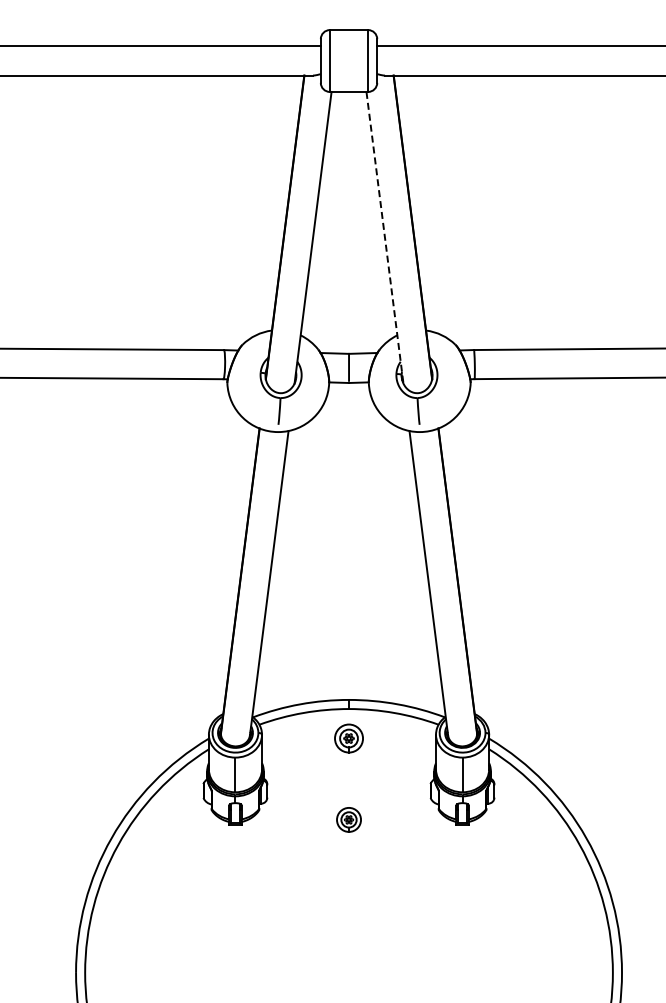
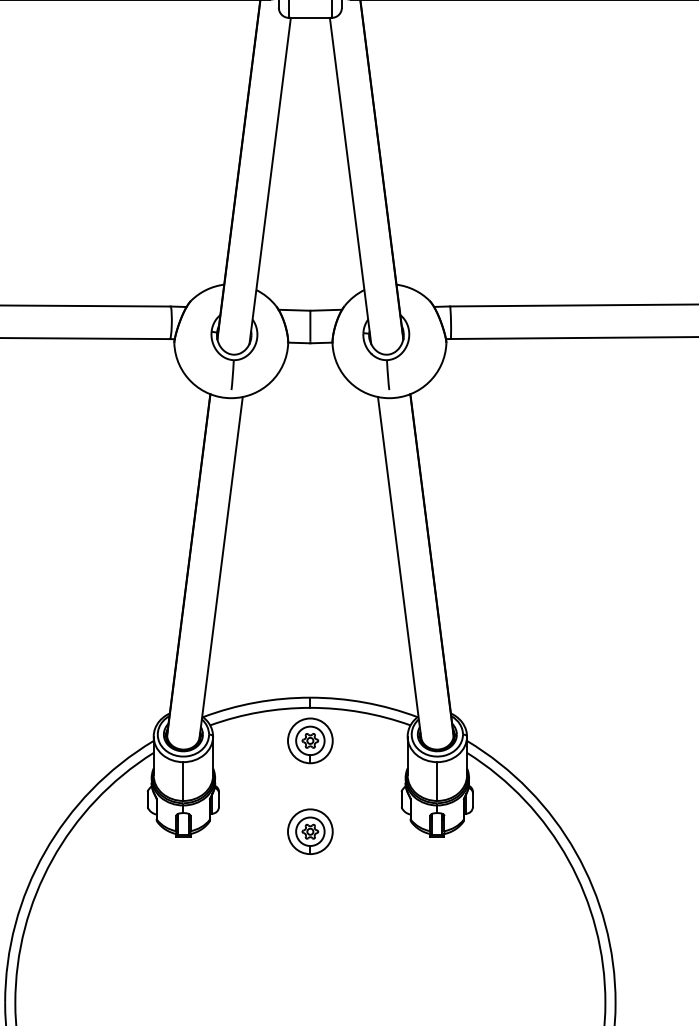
line: (385, 238) -> (351, 181), dashed -> solid
part: (348, 738) -> (309, 740), size x1.43
part: (348, 819) -> (309, 831), size x1.67

